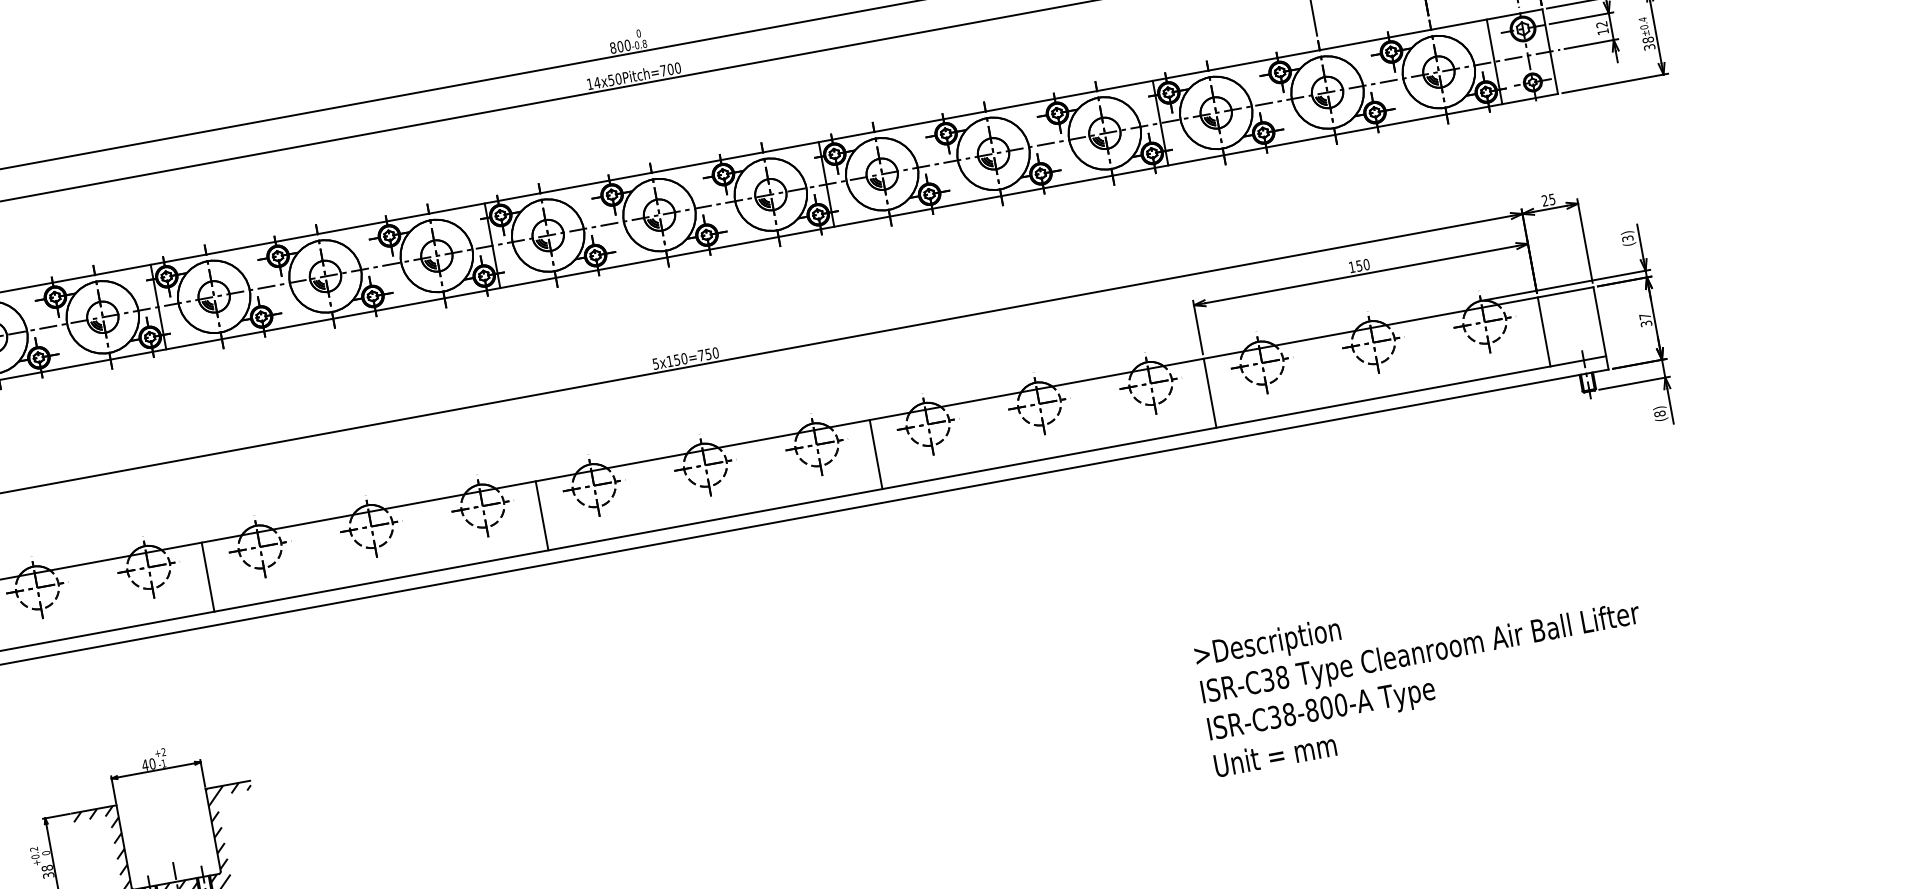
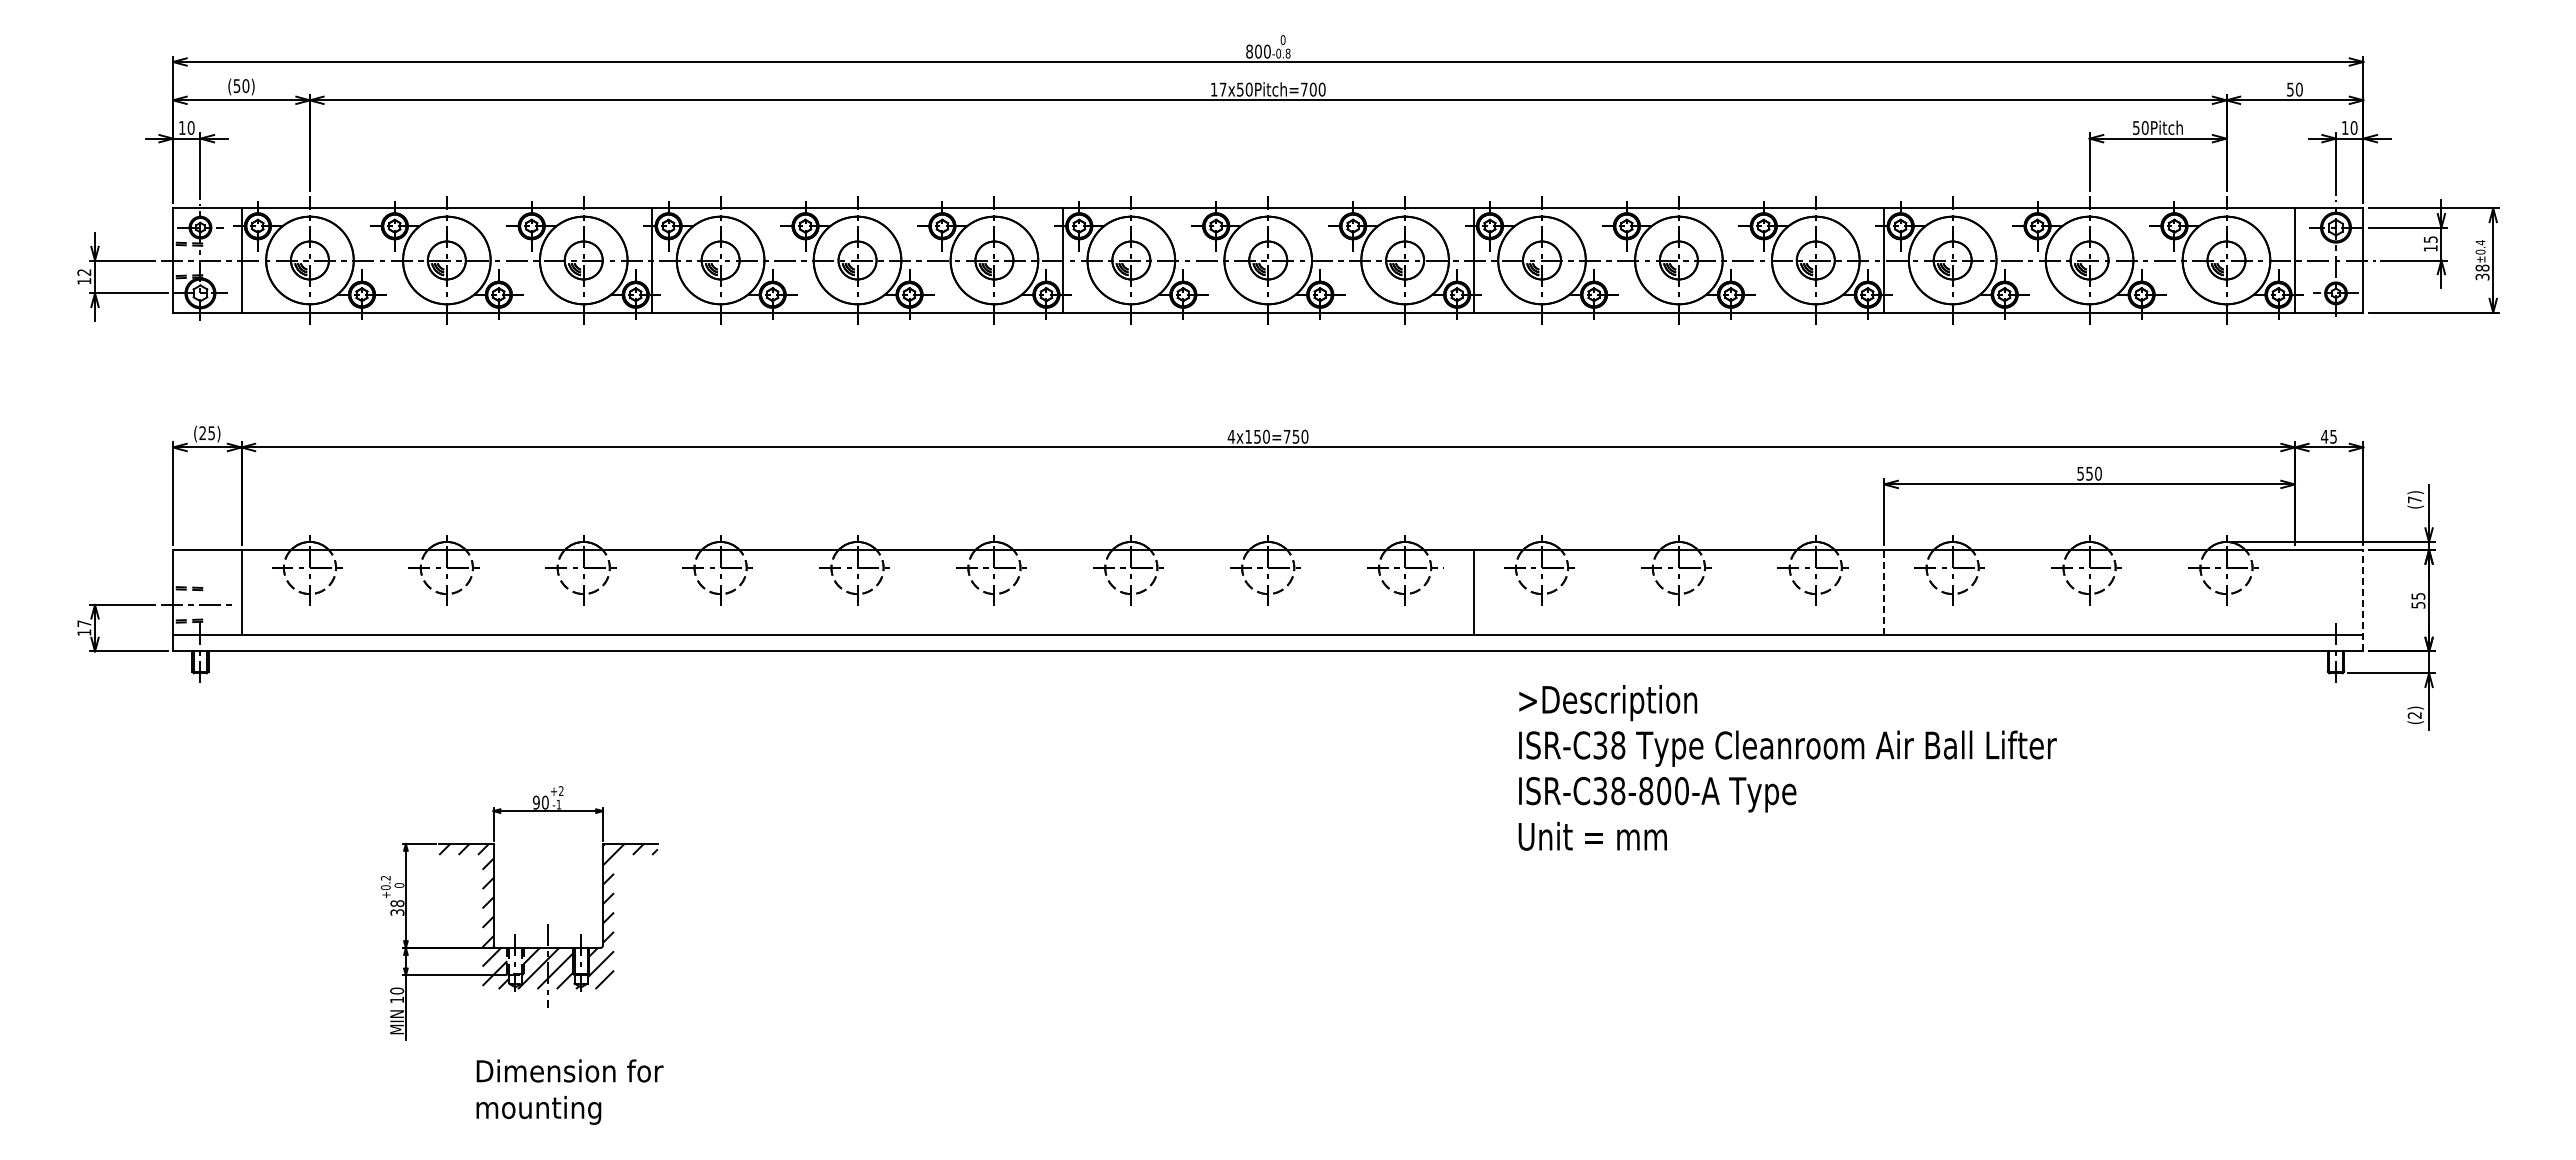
text: (1601, 24) -> (2430, 239), 12 -> 15
text: (596, 82) -> (1222, 89), 14x50Pitch=700 -> 17x50Pitch=700
text: (1544, 200) -> (2324, 436), 25 -> 45
text: (1627, 238) -> (2414, 499), (3) -> (7)
text: (1351, 267) -> (2080, 473), 150 -> 550
text: (1645, 319) -> (2418, 600), 37 -> 55
line: (1601, 328) -> (2363, 600), solid -> dashed
line: (1543, 331) -> (2294, 592), removed
text: (655, 363) -> (1231, 436), 5x150=750 -> 4x150=750
line: (1210, 393) -> (1884, 592), solid -> dashed
text: (1659, 414) -> (2414, 715), (8) -> (2)
line: (541, 515) -> (1062, 592), removed
line: (208, 577) -> (652, 592), removed
text: (1423, 670) -> (1787, 767), moved
text: (145, 765) -> (536, 802), 40 -> 90

